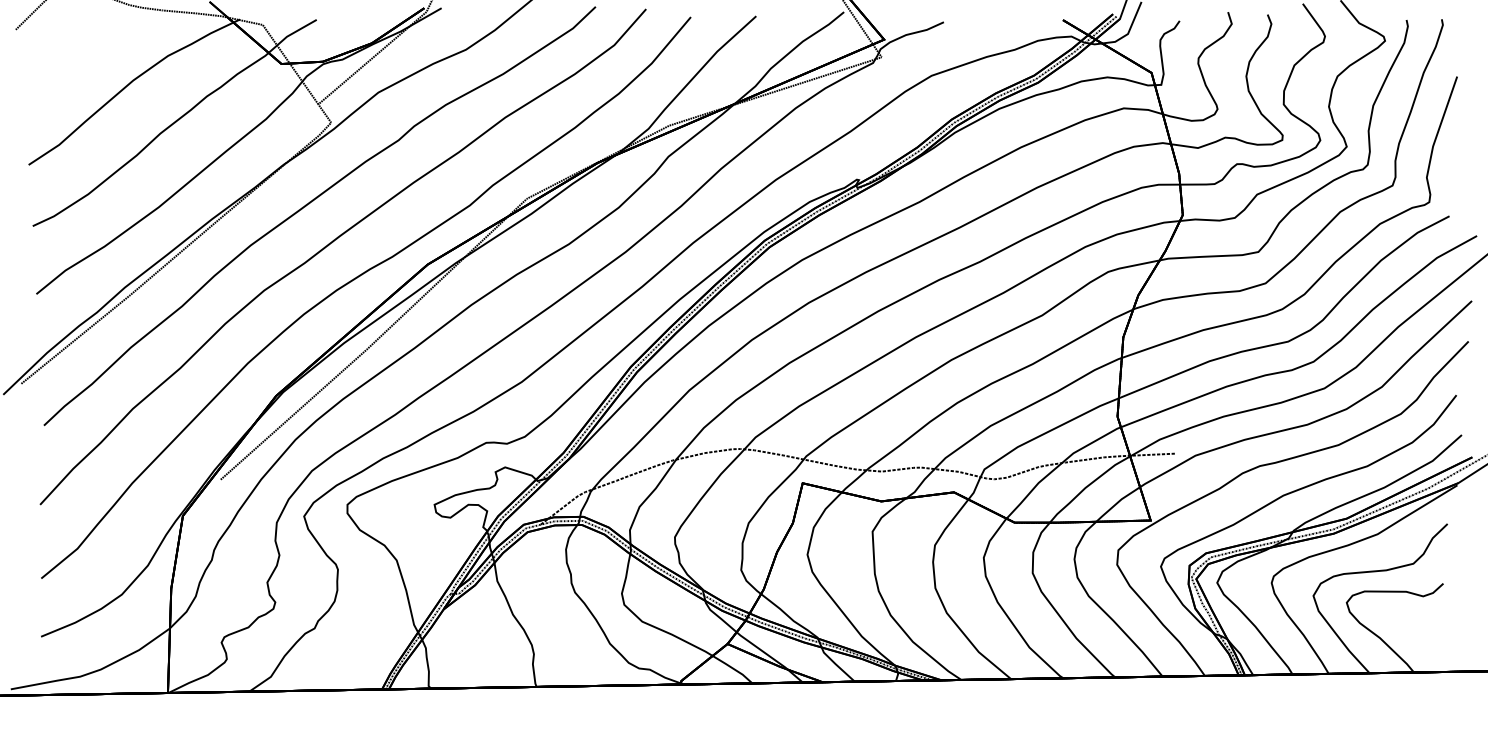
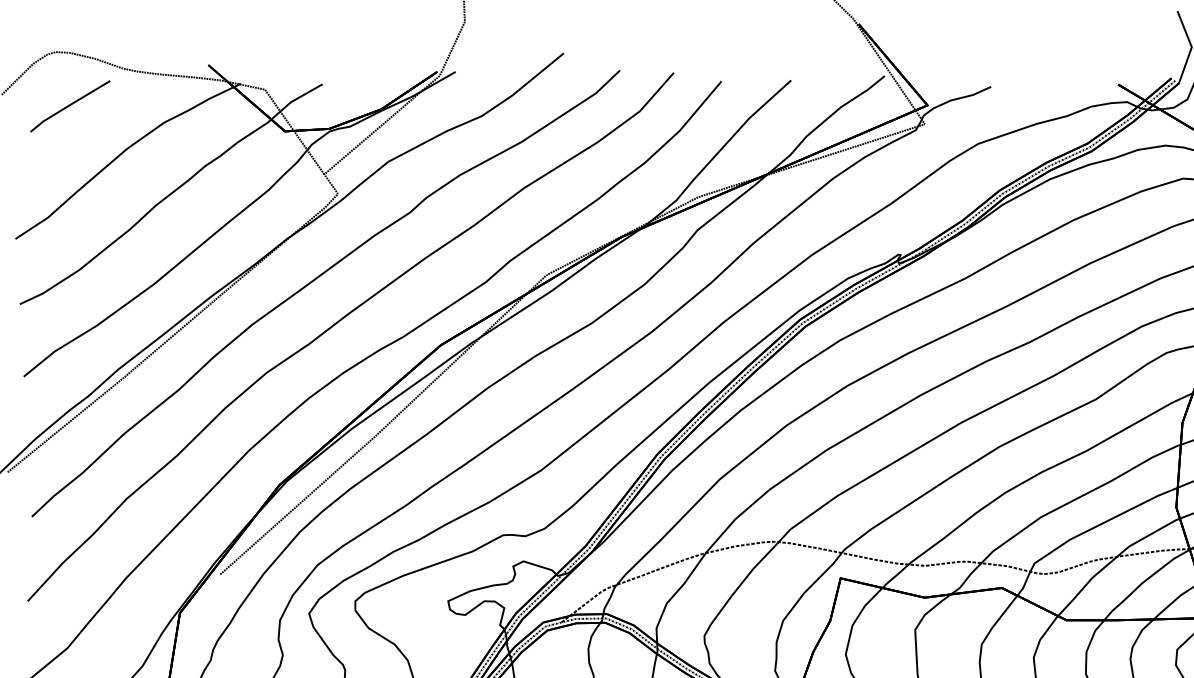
line: (79, 40) -> (69, 106), added

